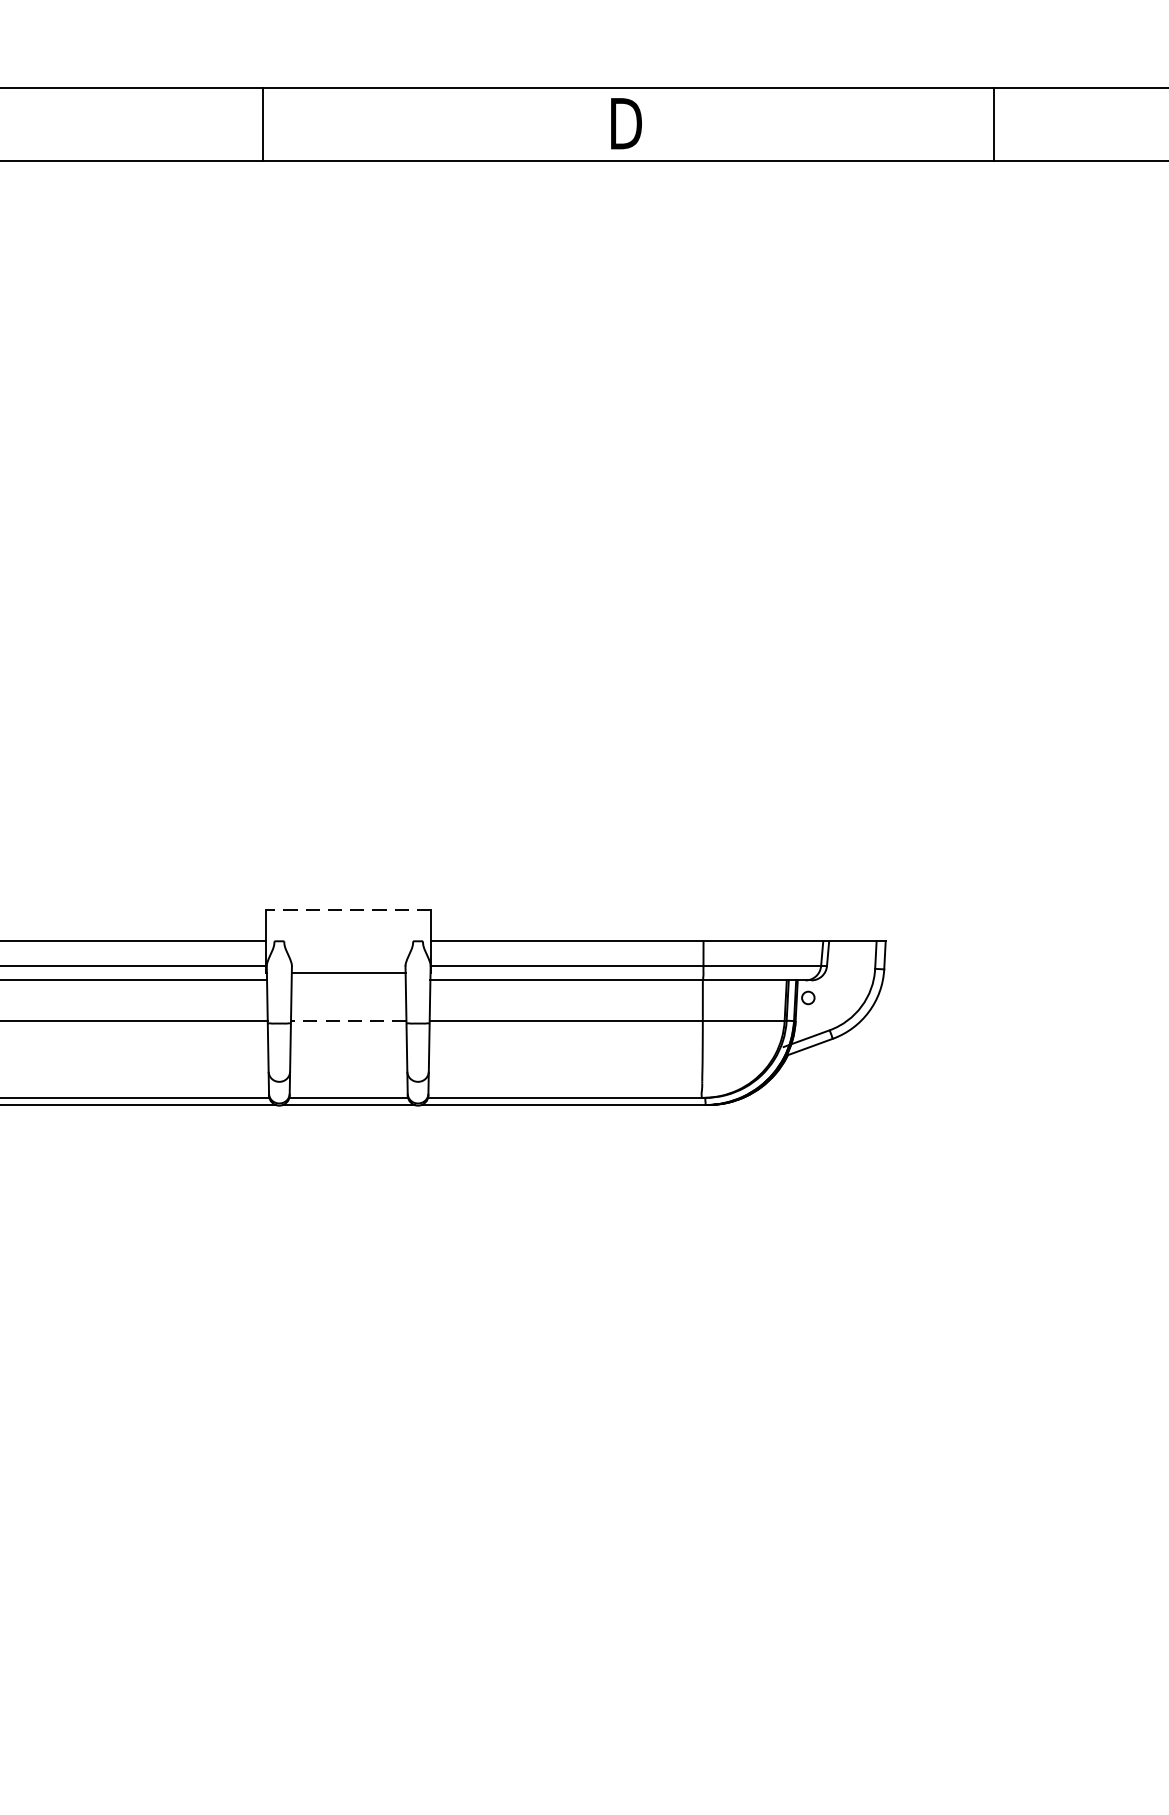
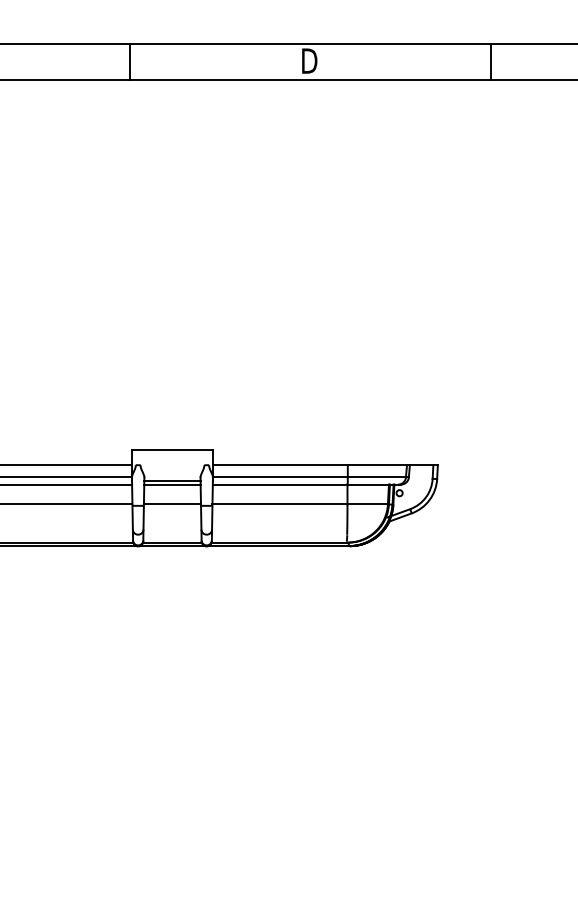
line: (348, 909) -> (172, 449), dashed -> solid
line: (348, 980) -> (172, 484), added
line: (348, 1020) -> (172, 504), dashed -> solid

